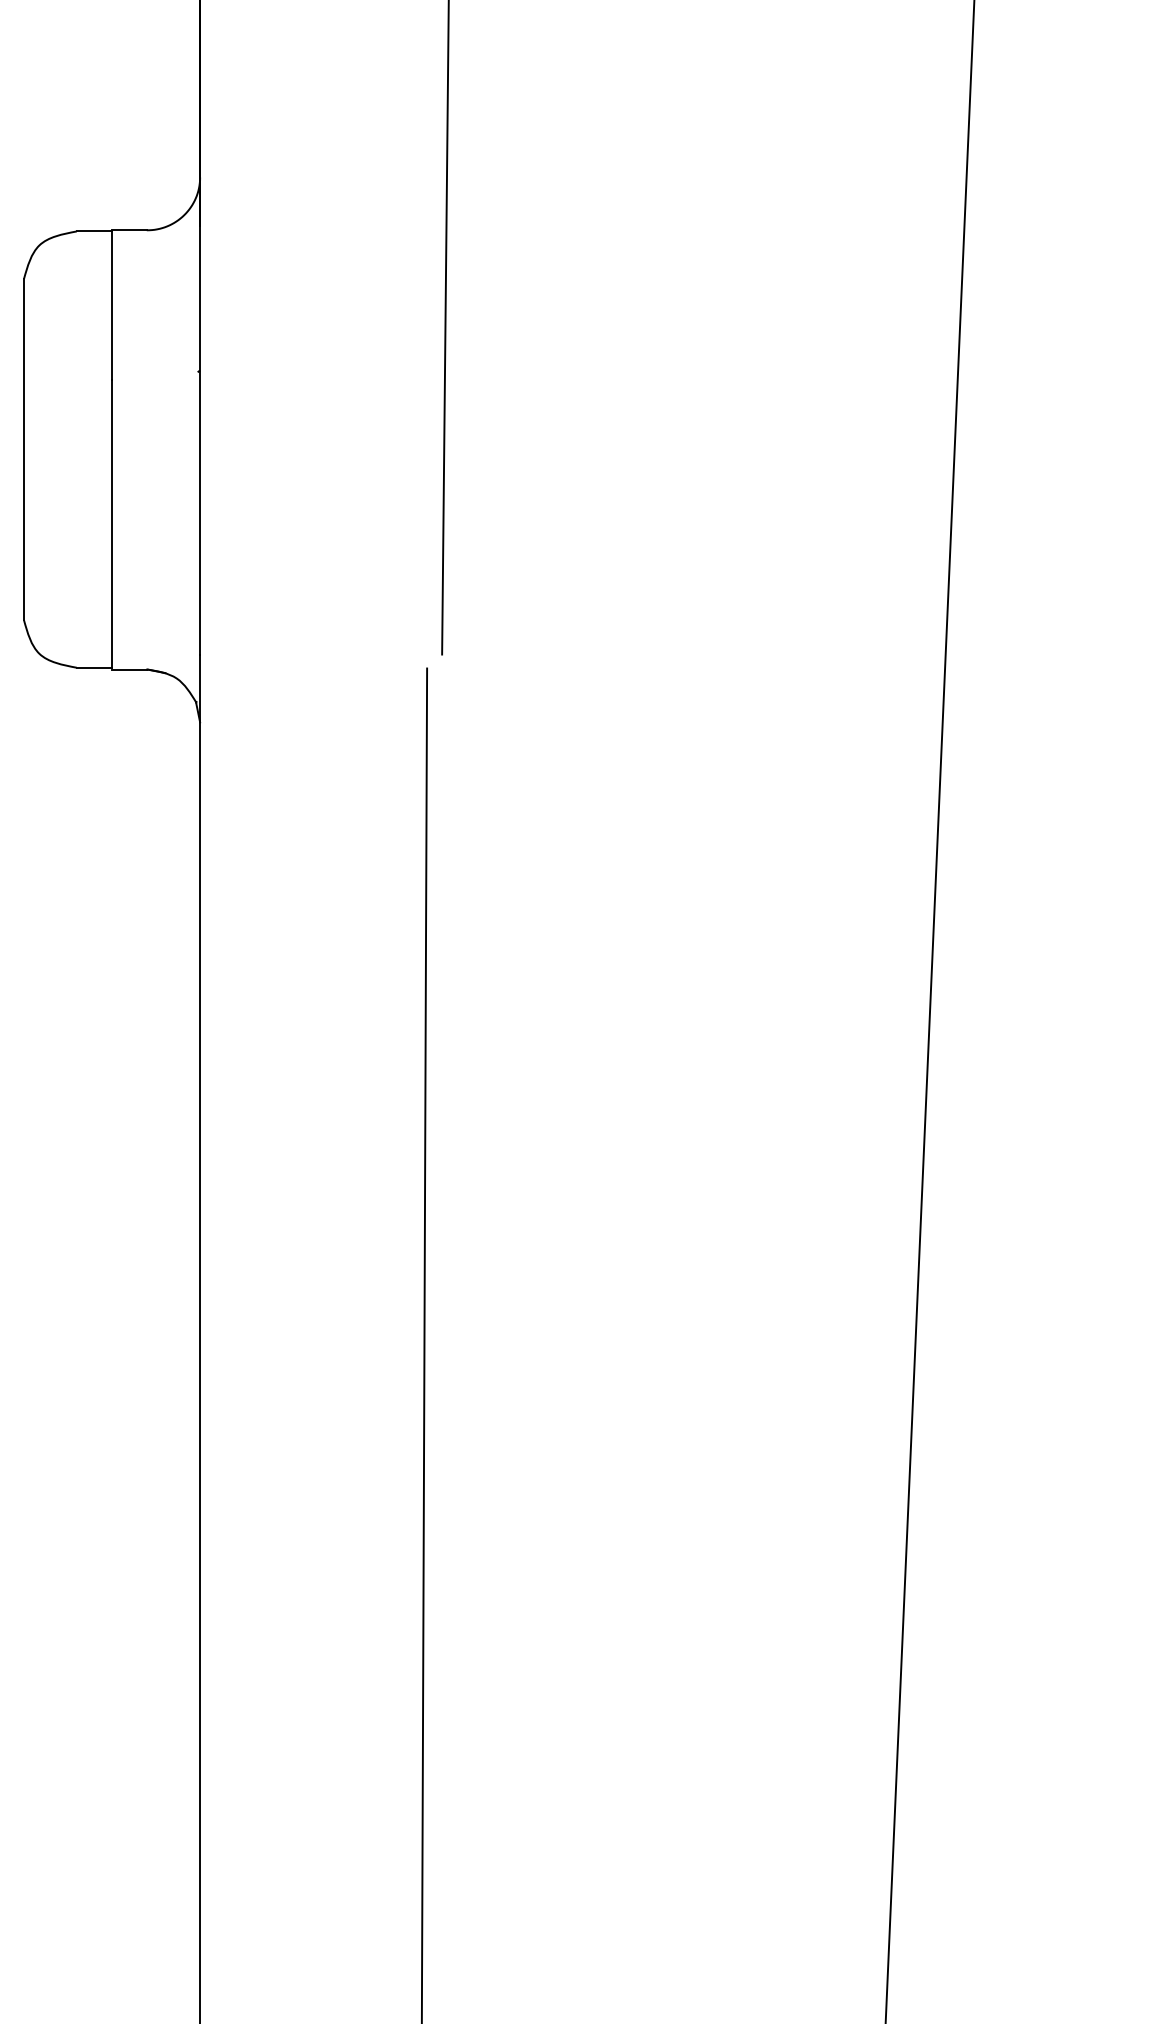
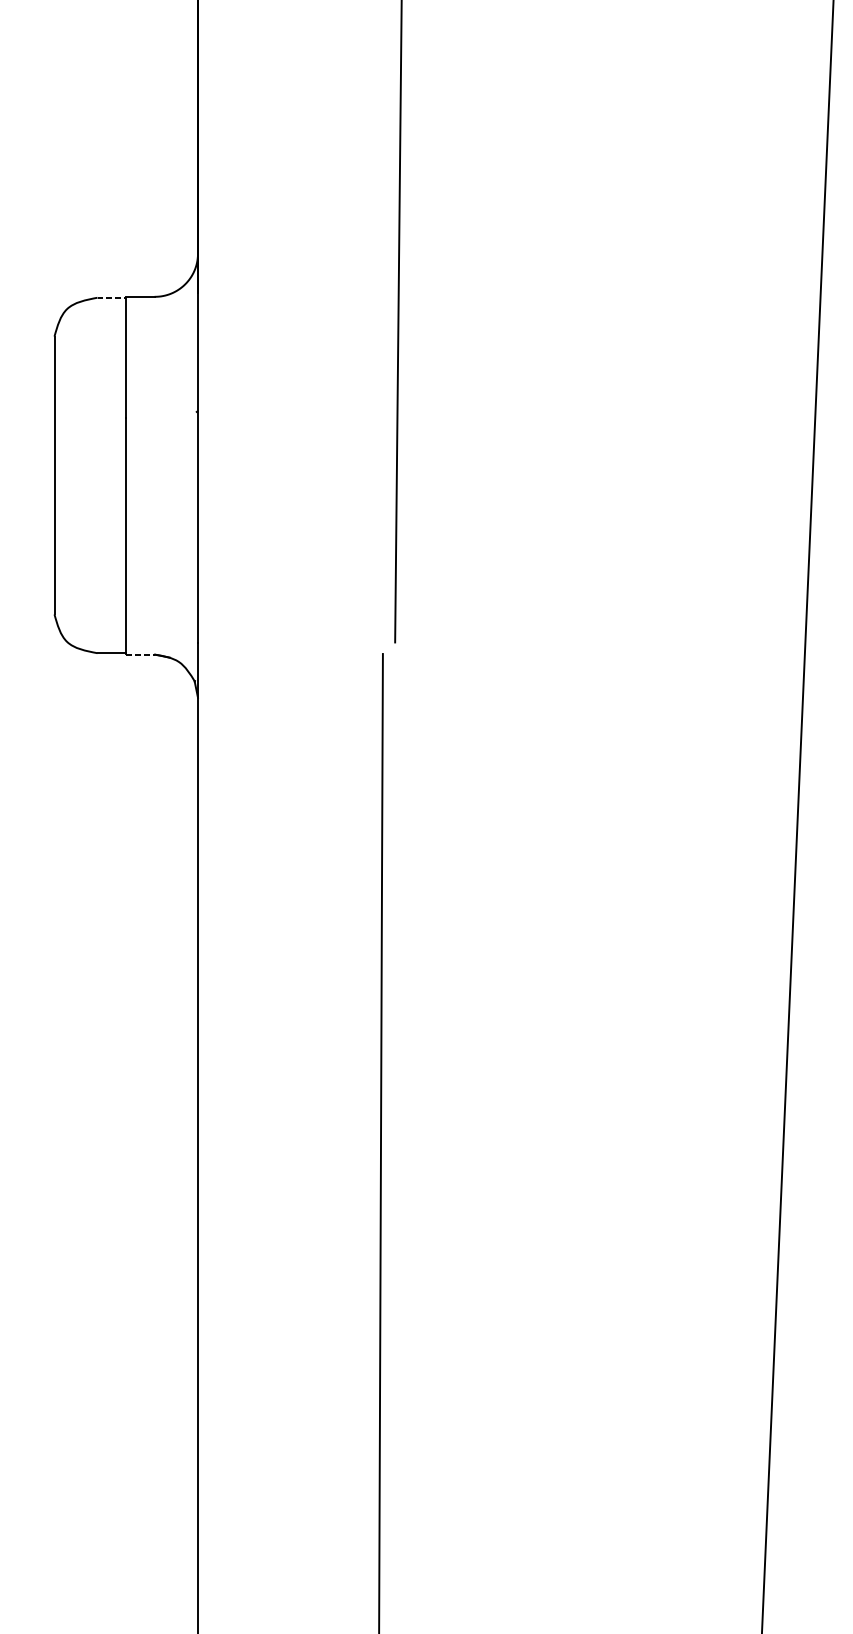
line: (94, 231) -> (111, 297), solid -> dashed
line: (129, 669) -> (140, 654), solid -> dashed

